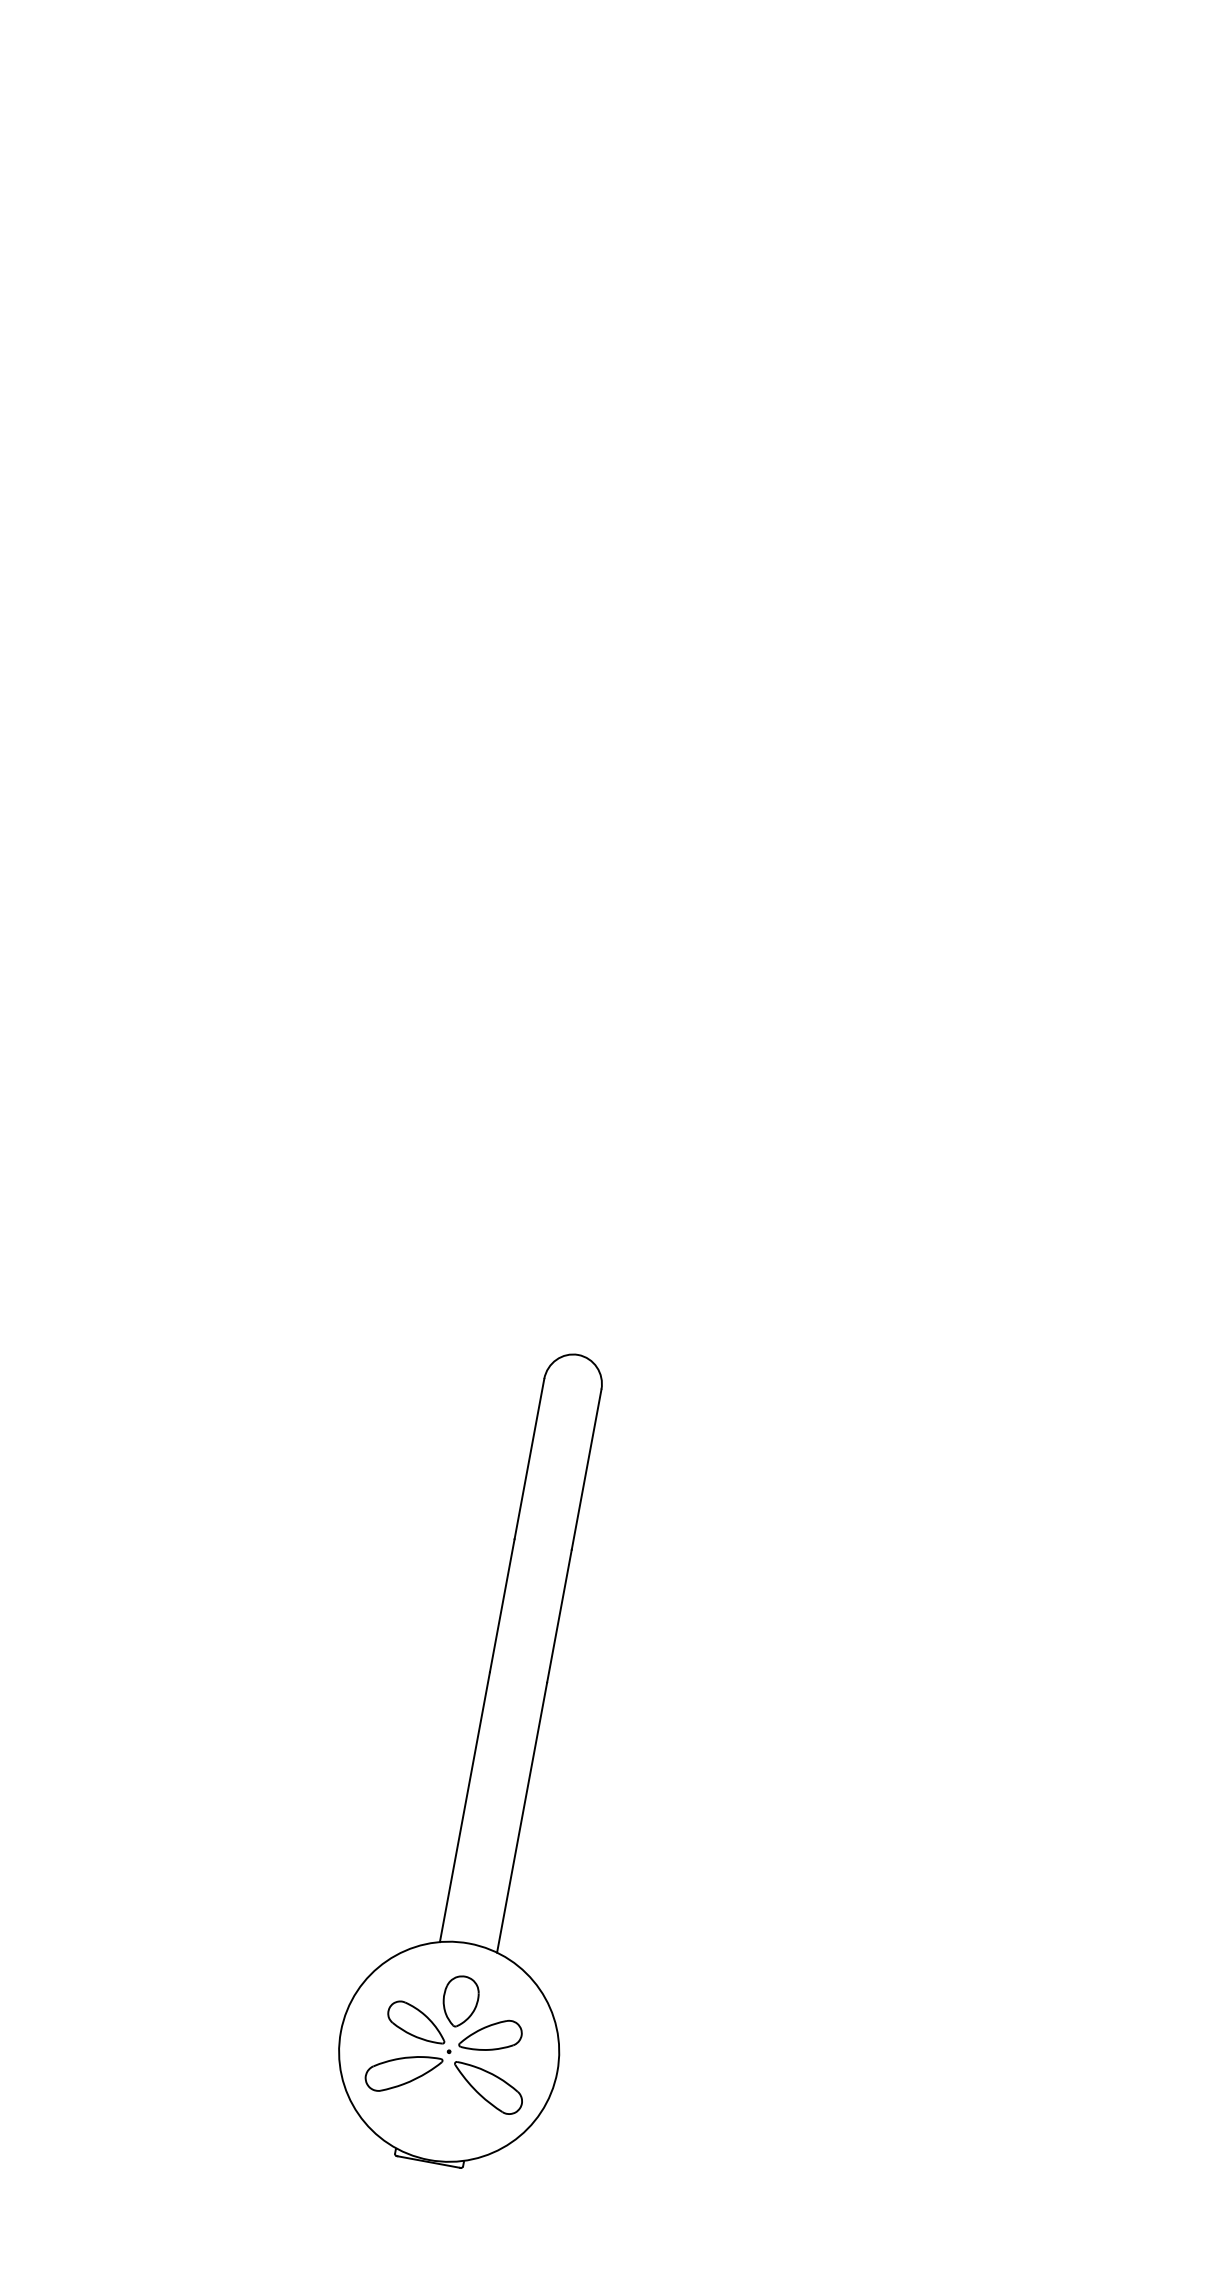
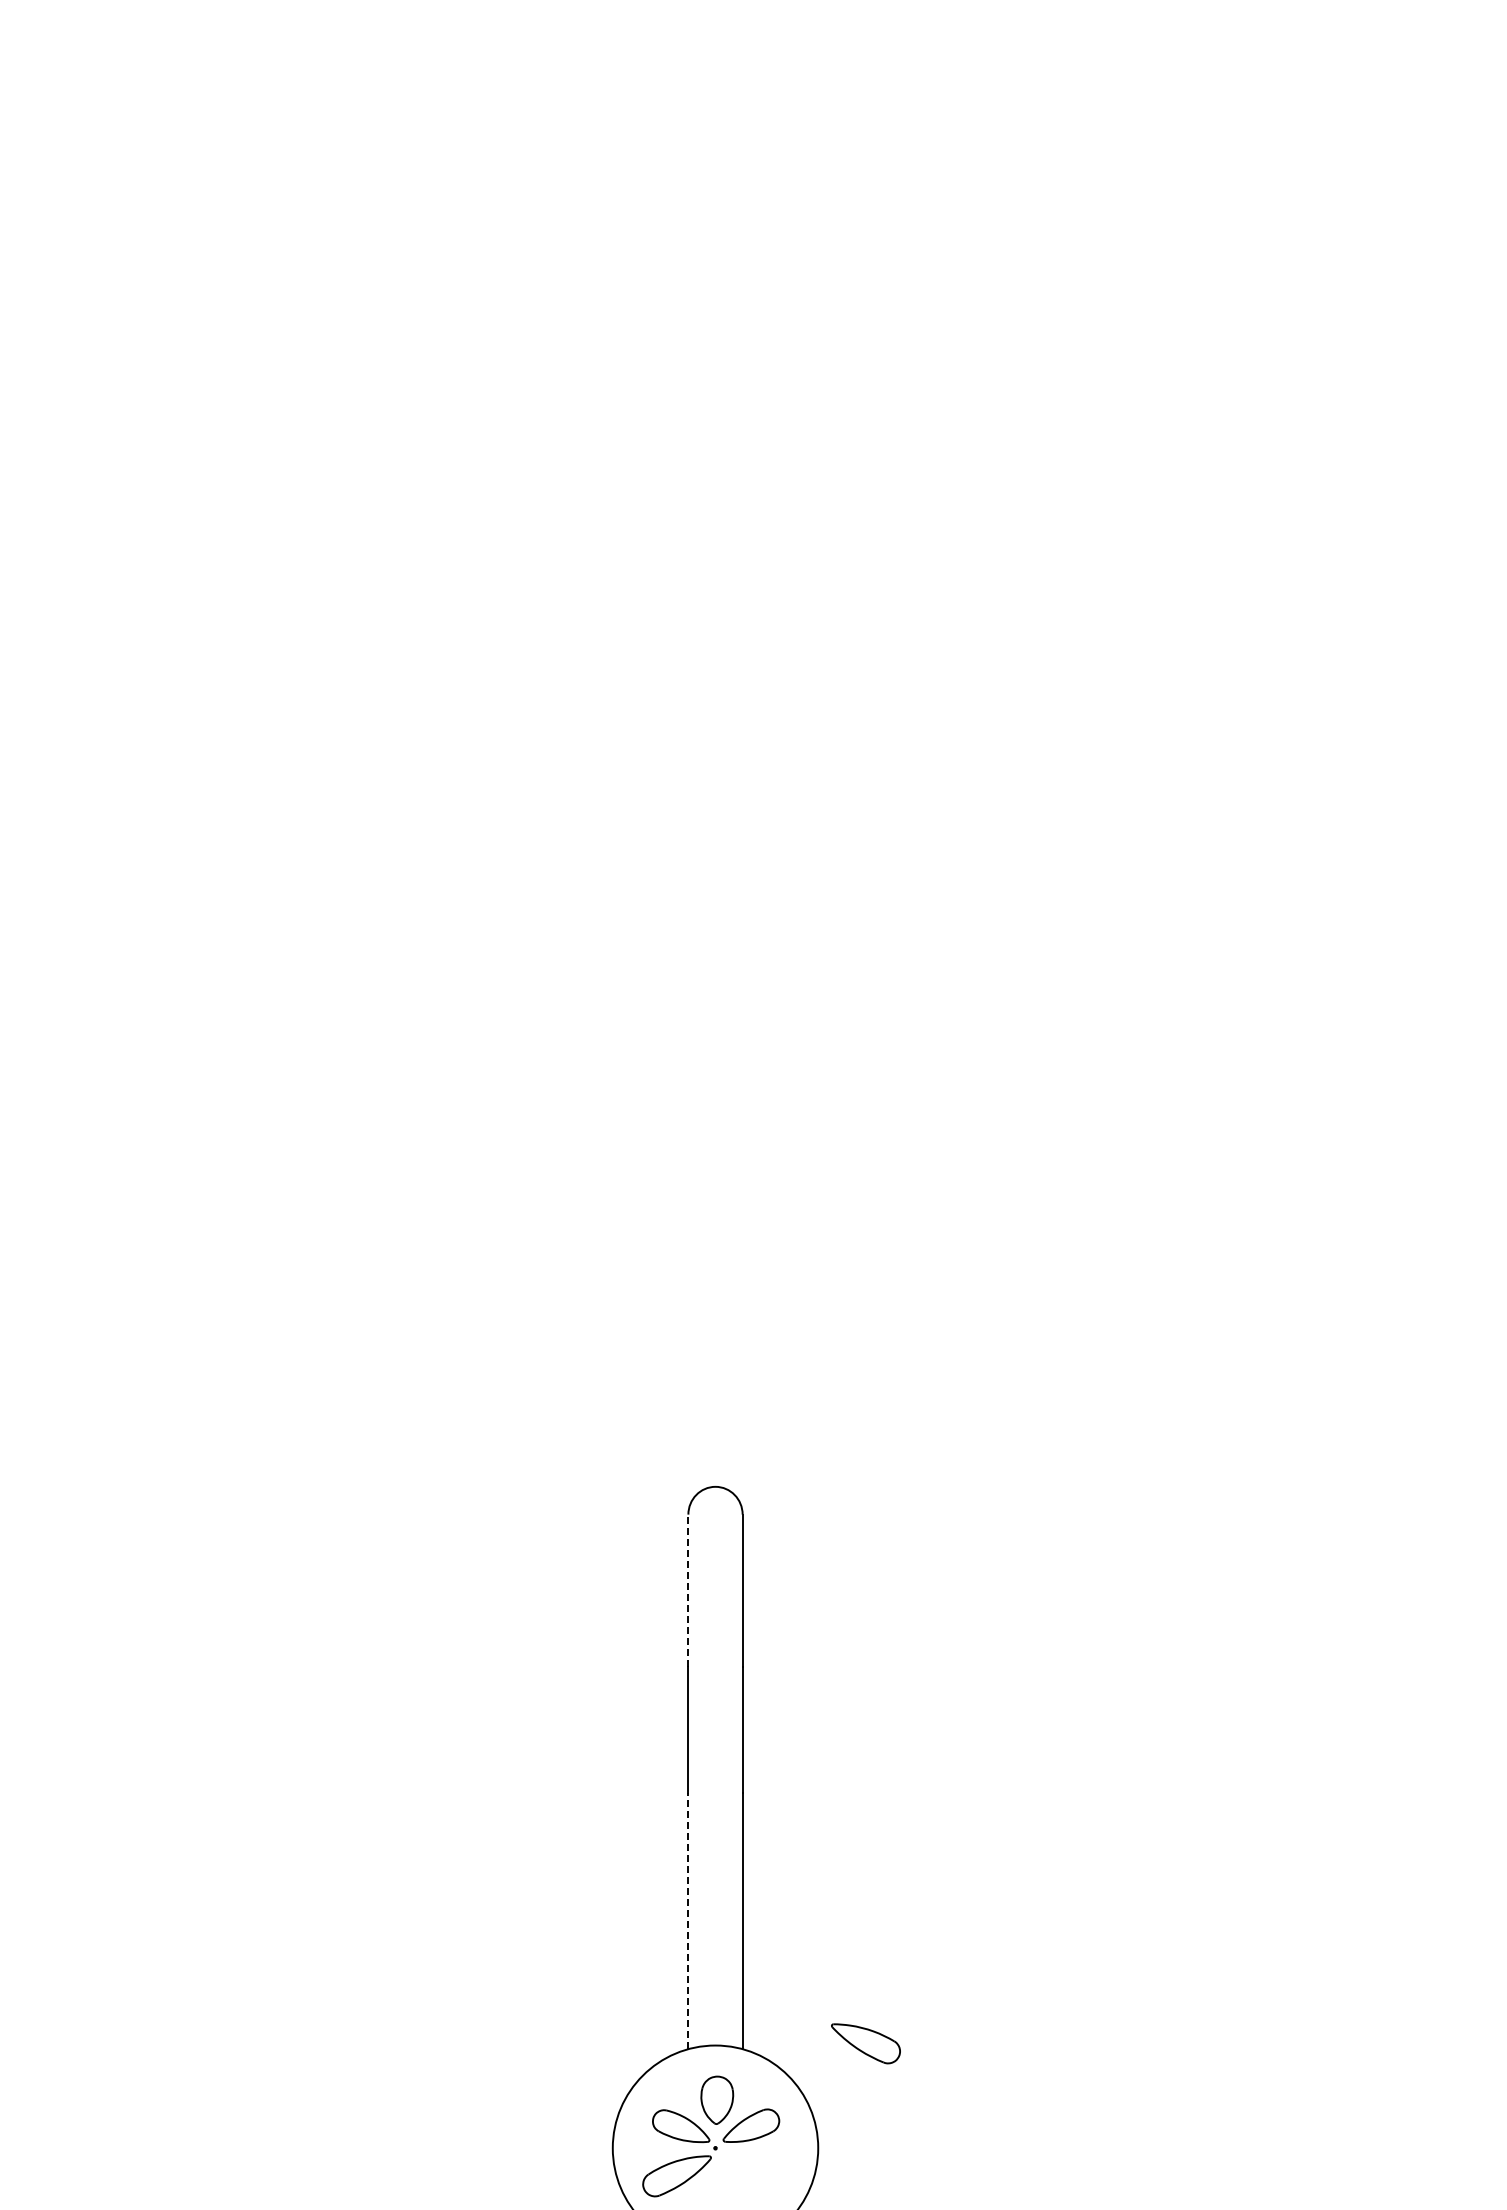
line: (529, 1458) -> (688, 1590), solid -> dashed
line: (465, 1806) -> (688, 1920), solid -> dashed
part: (487, 2088) -> (865, 2043), moved

